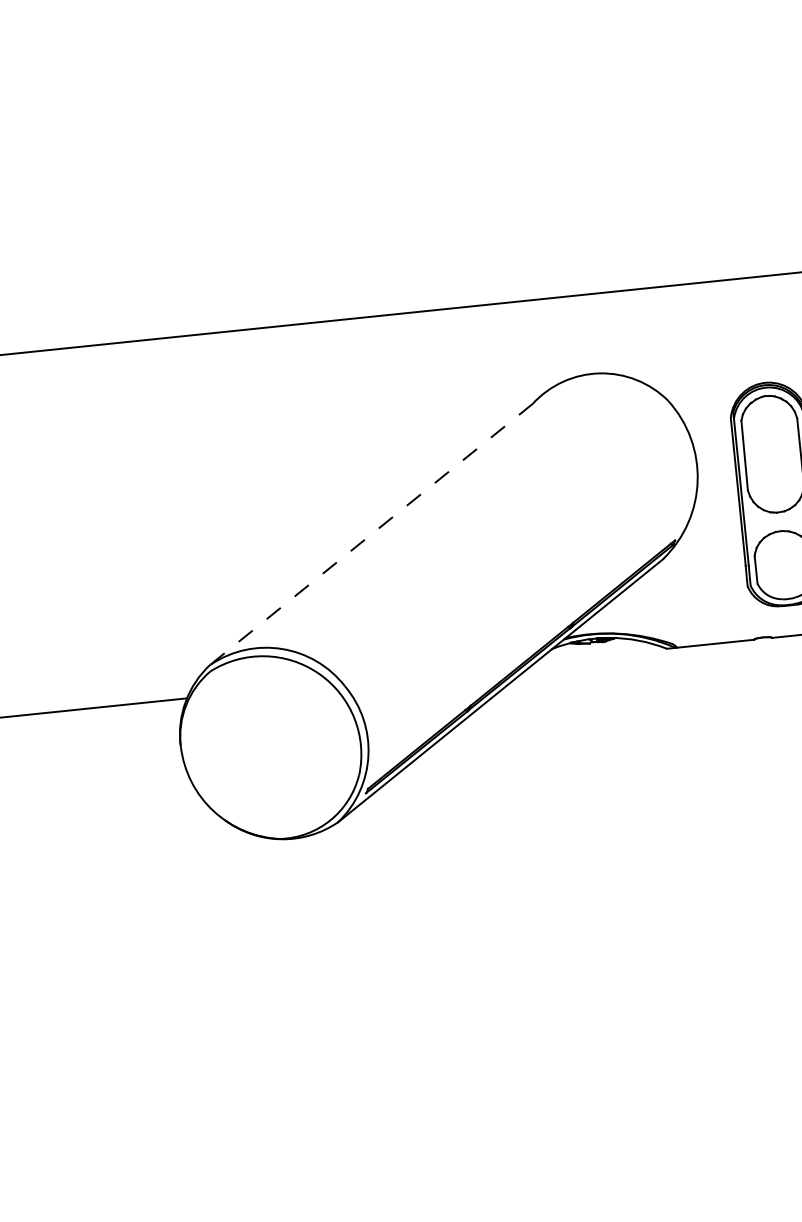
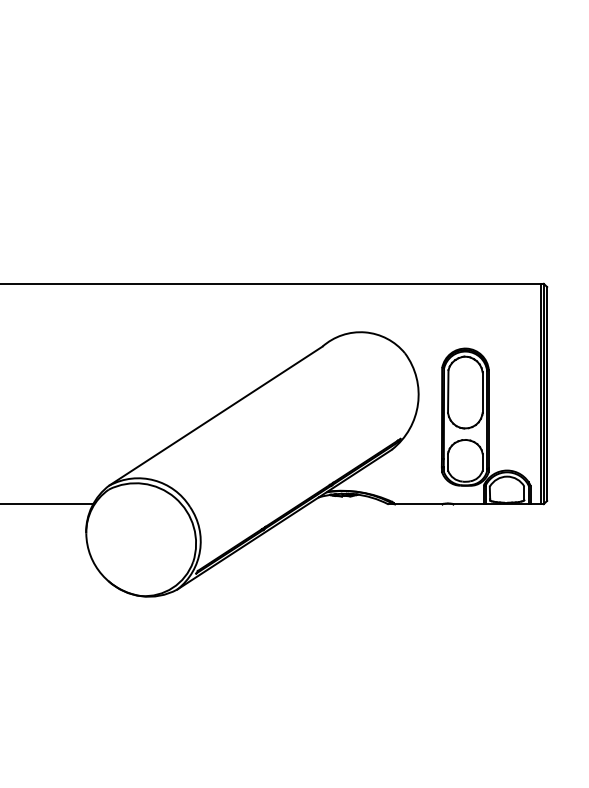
line: (372, 534) -> (216, 416), dashed -> solid

